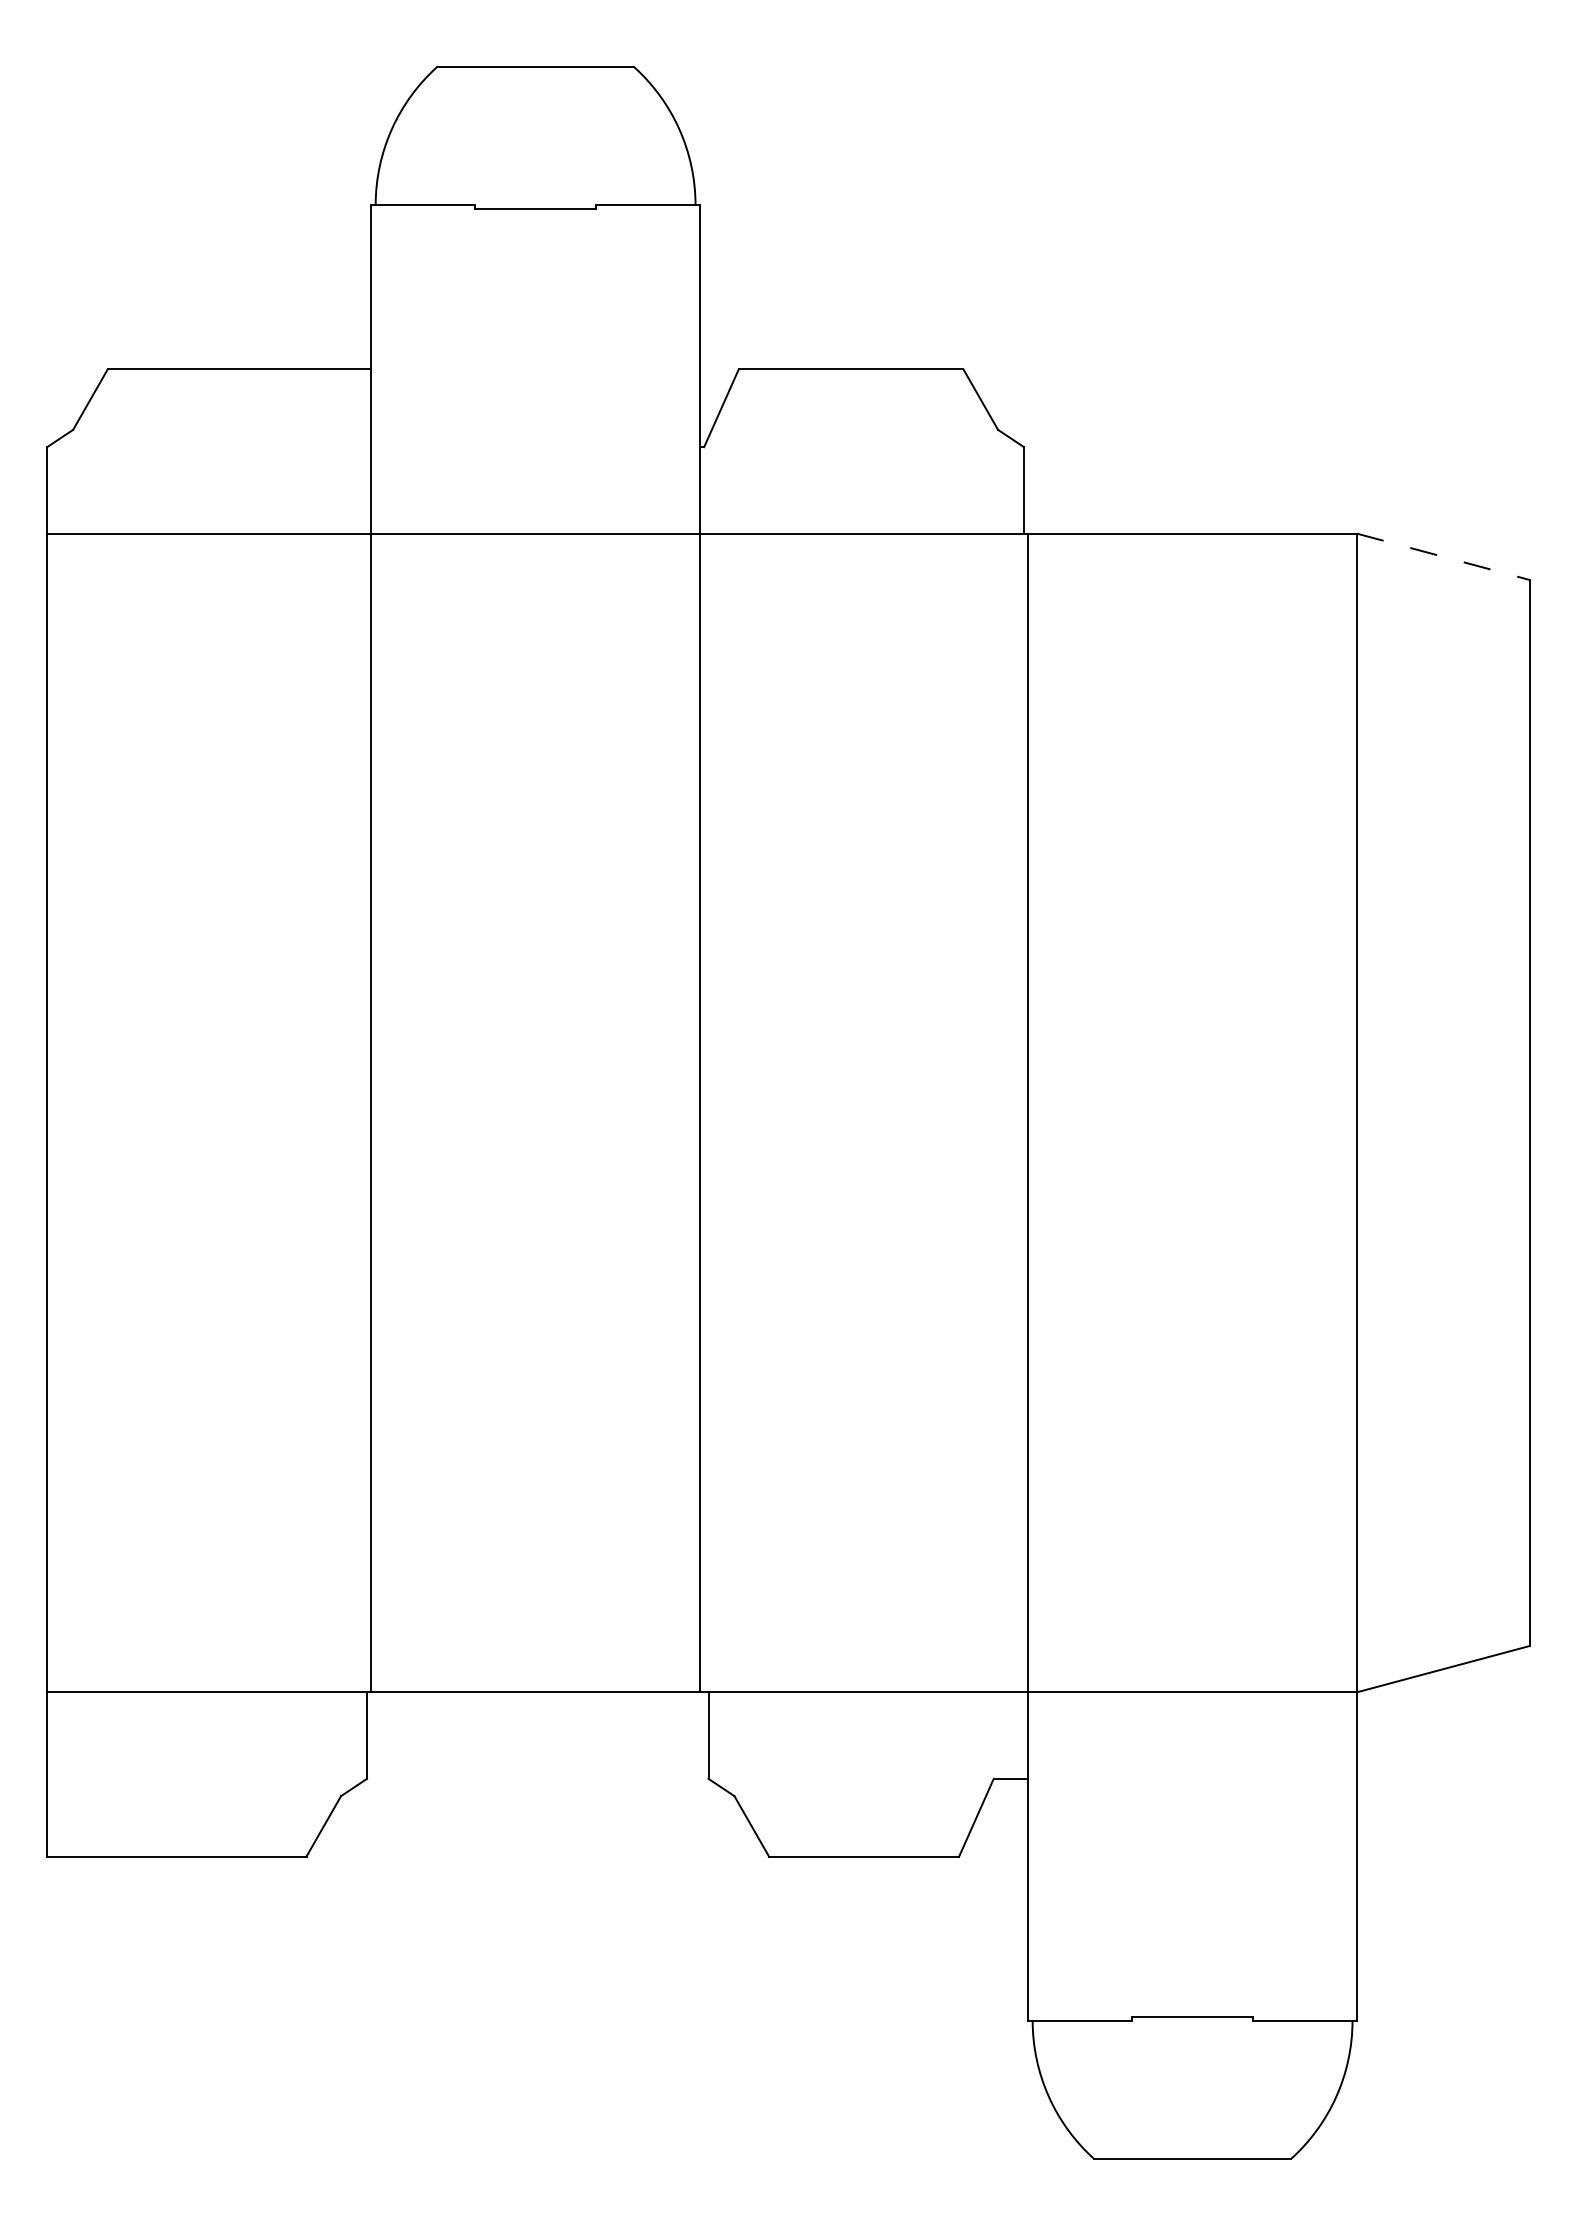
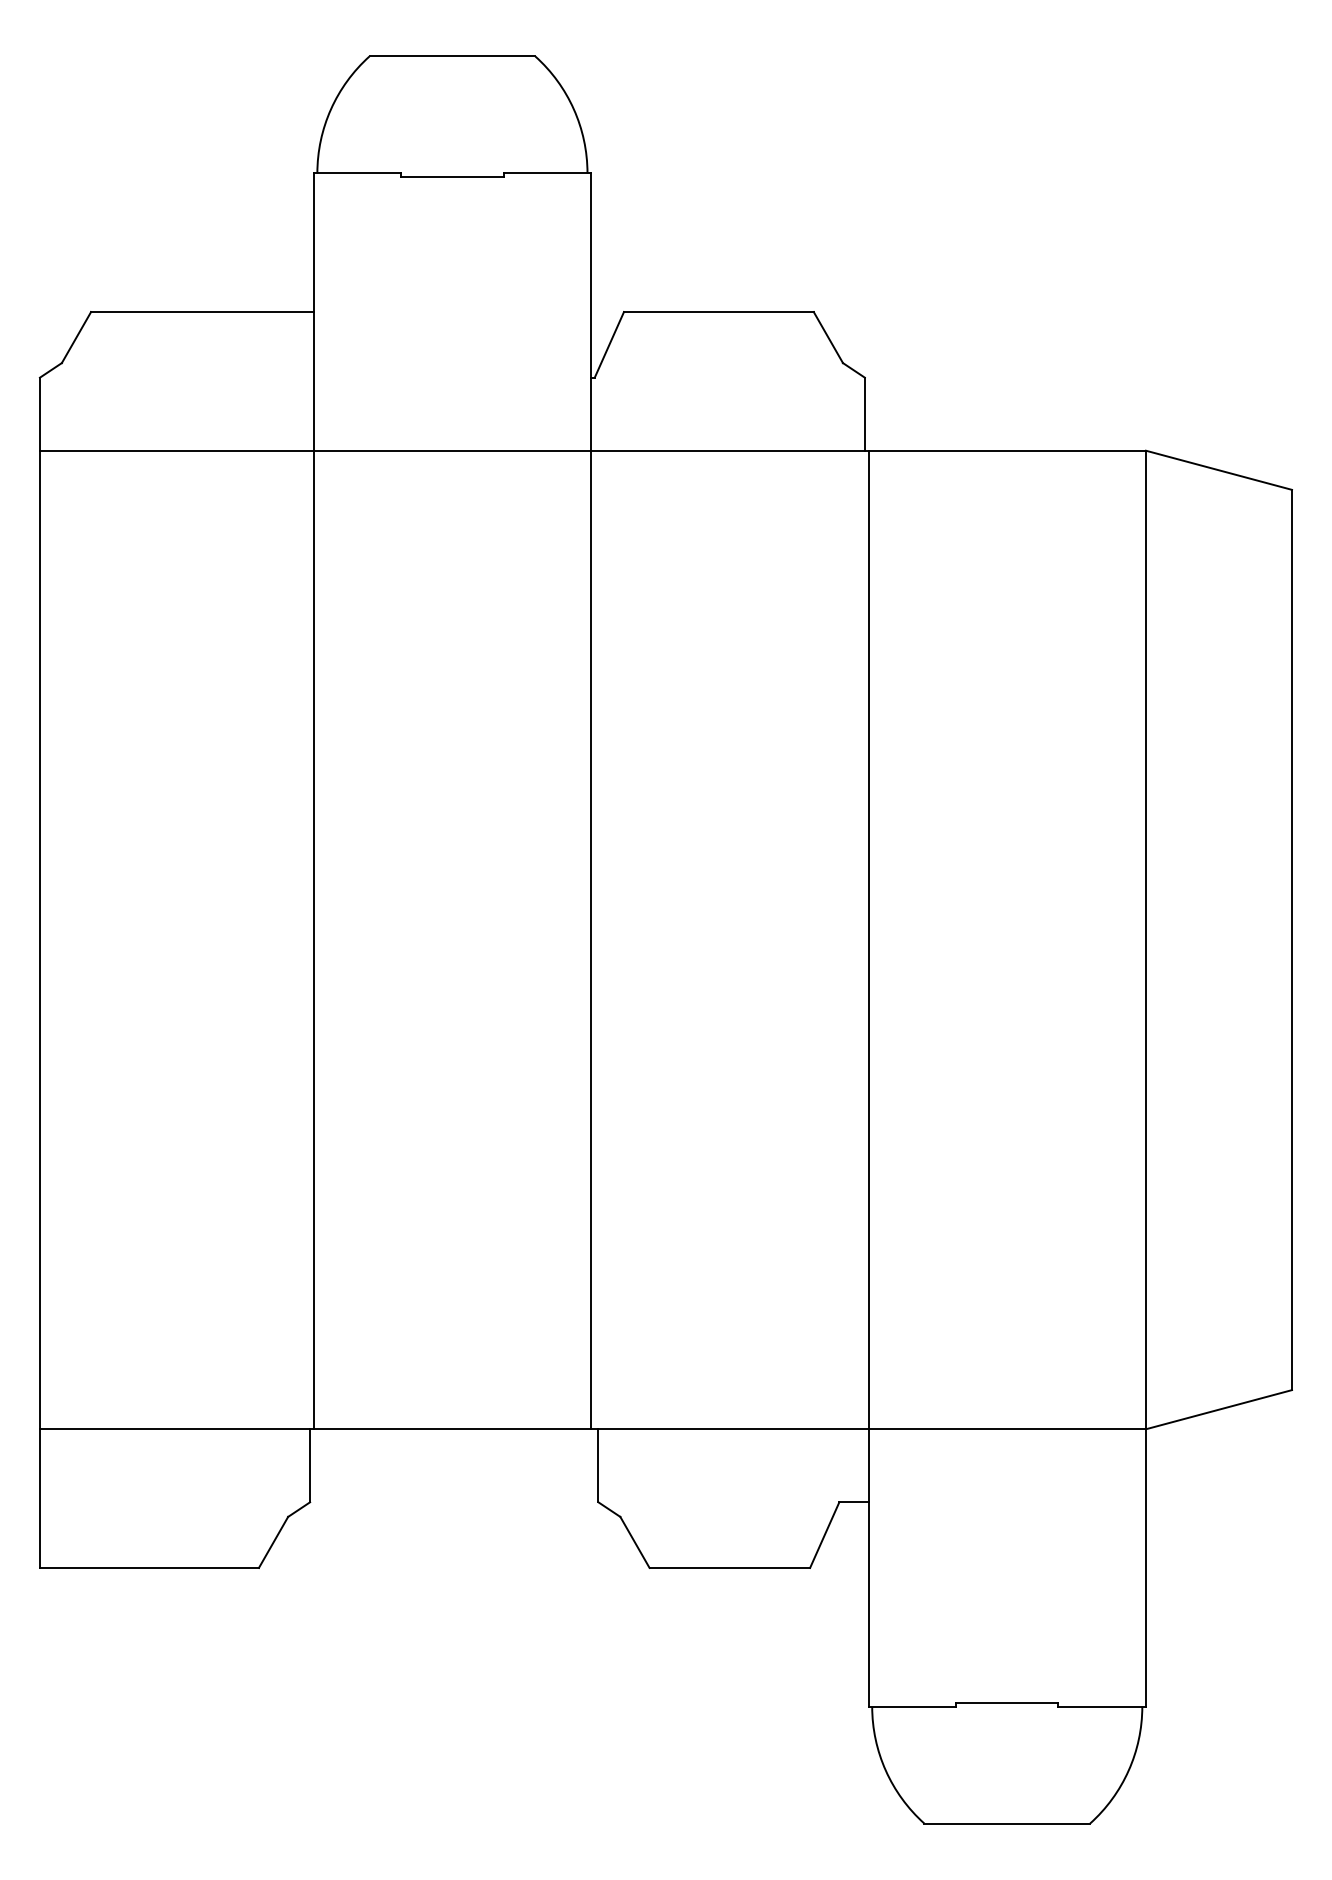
line: (1443, 556) -> (1219, 470), dashed -> solid

